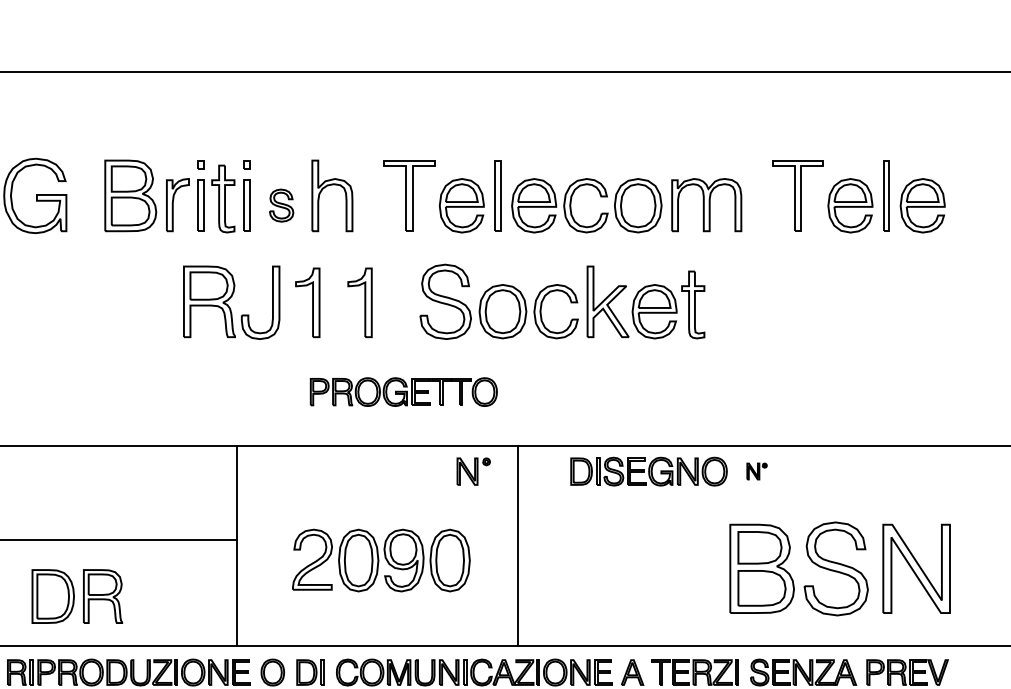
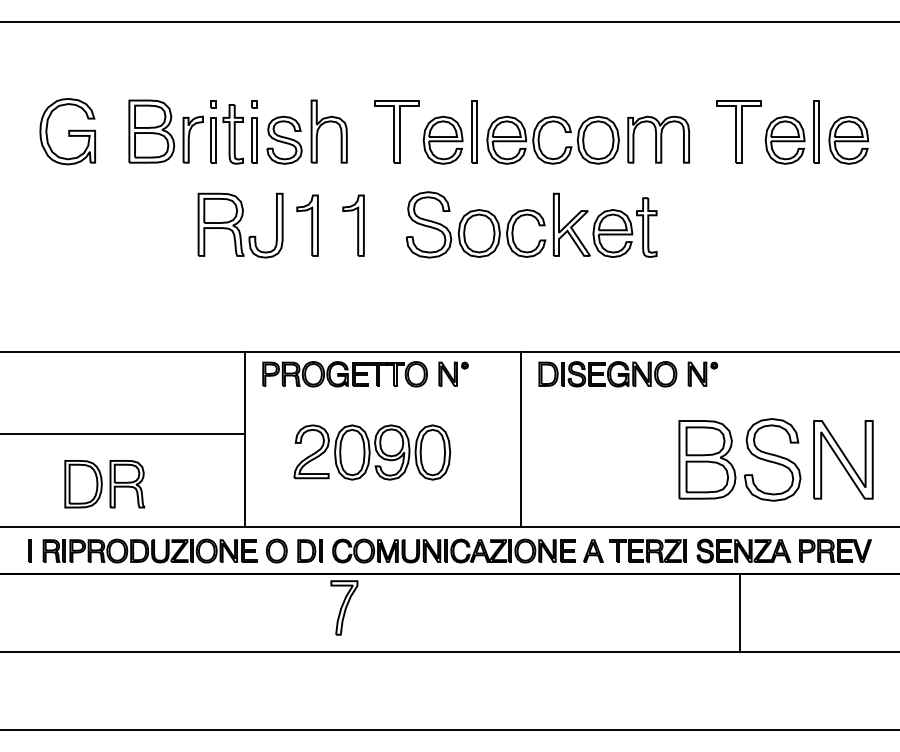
part: (281, 204) -> (284, 139), size x1.67
part: (403, 392) -> (344, 374), moved
part: (756, 470) -> (702, 373), size x1.67
line: (517, 545) -> (521, 439), moved

